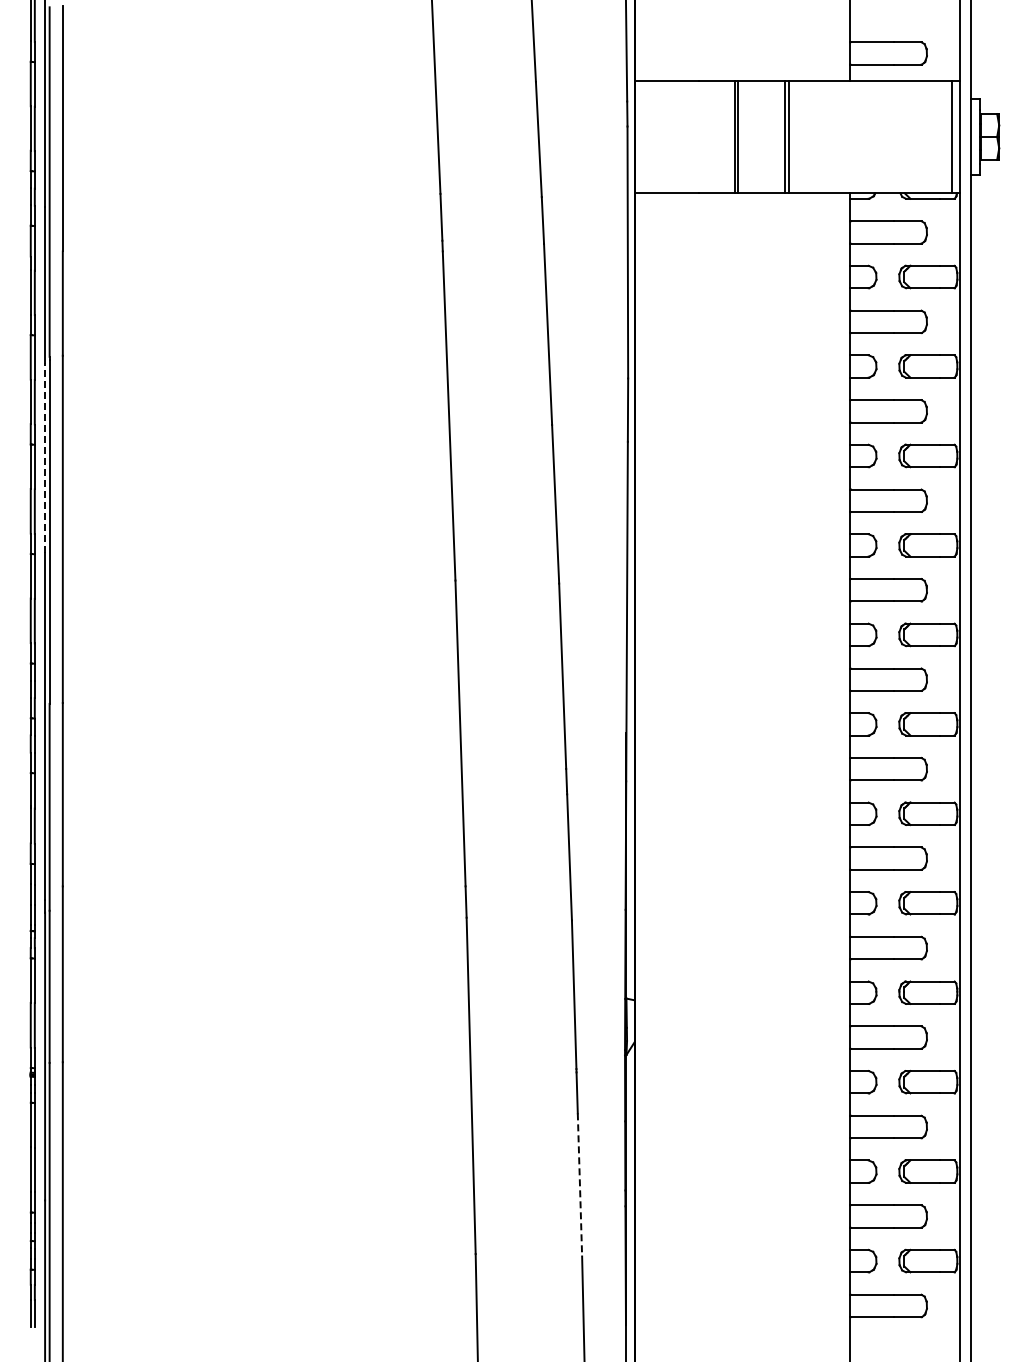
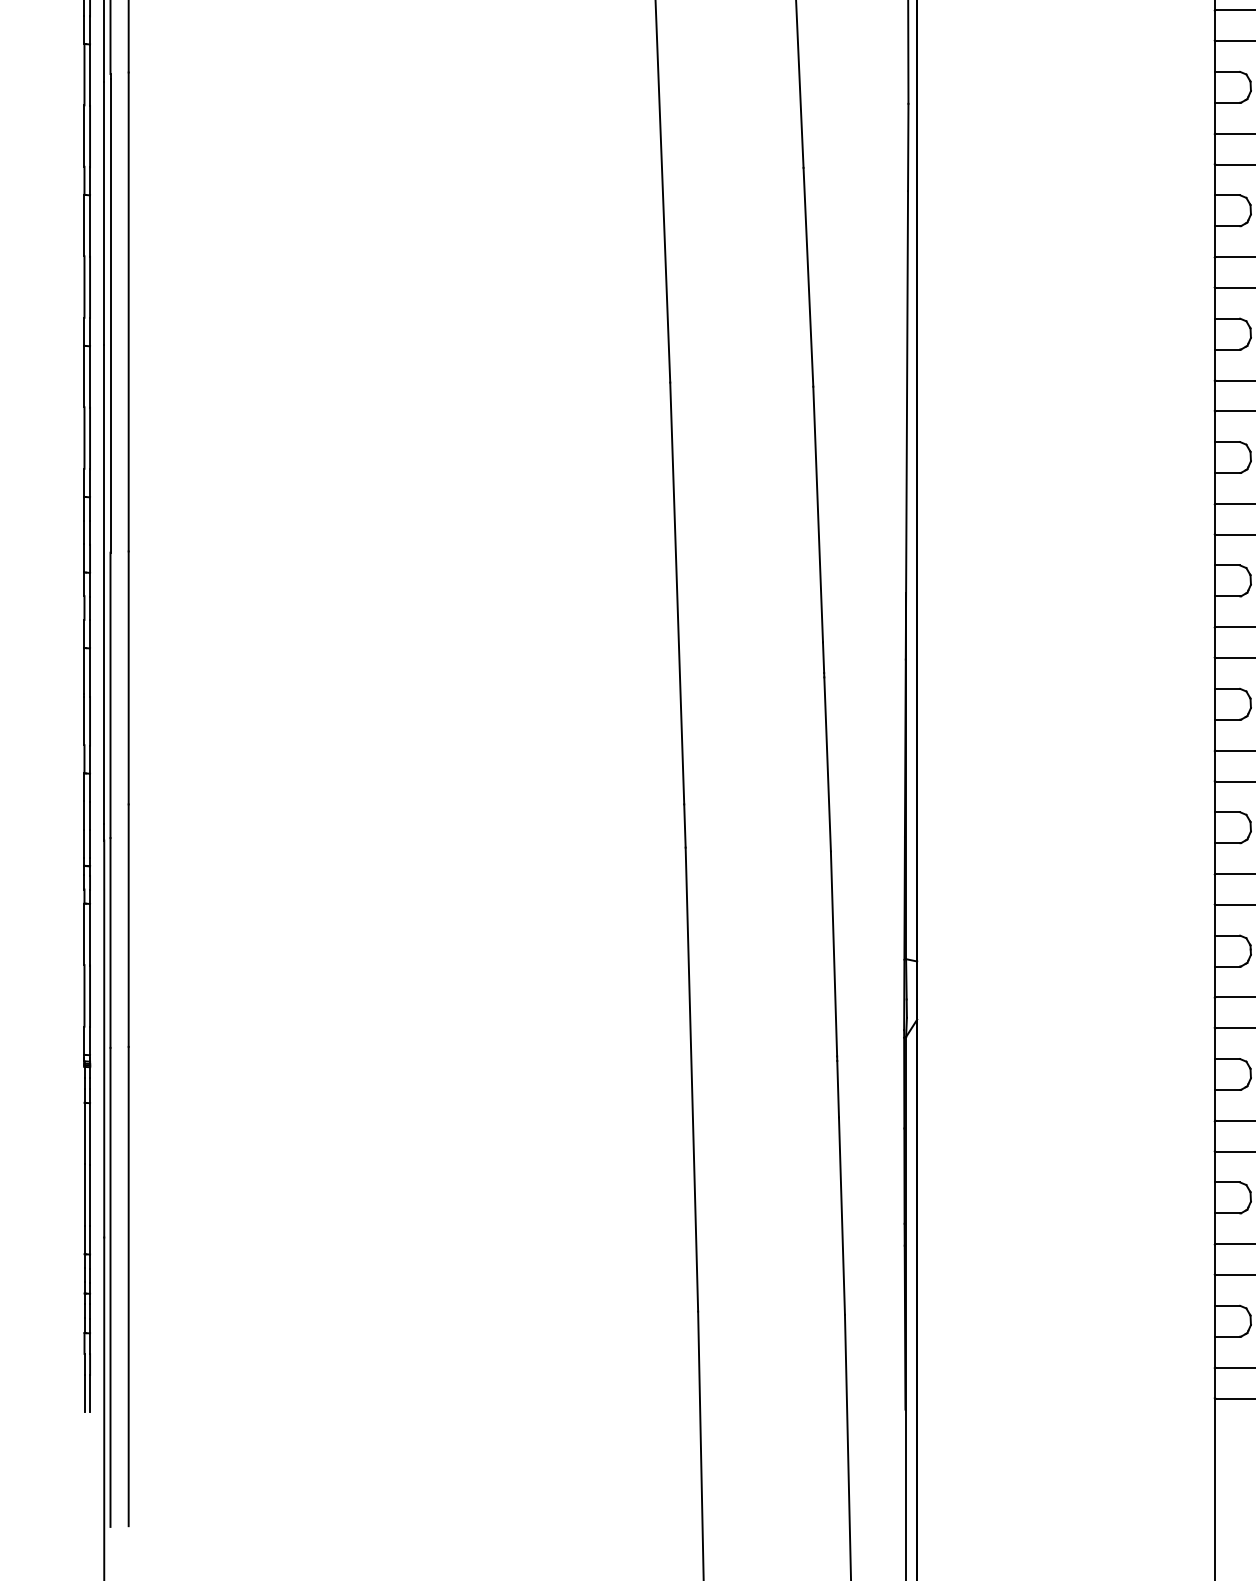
line: (45, 457) -> (104, 212), dashed -> solid
line: (579, 1184) -> (841, 1215), dashed -> solid

